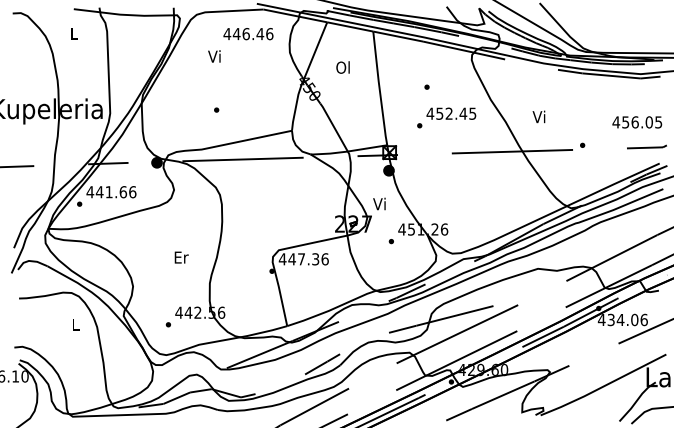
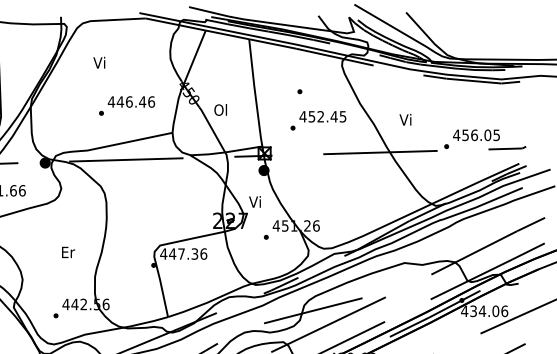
text: (248, 34) -> (131, 102), moved
text: (342, 67) -> (220, 109), moved
text: (637, 122) -> (476, 135), moved

